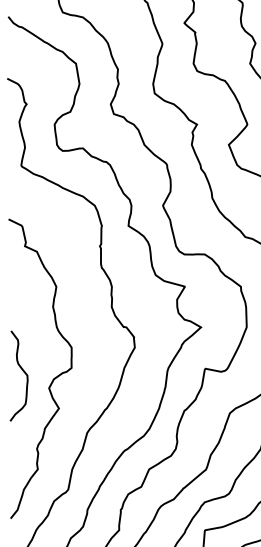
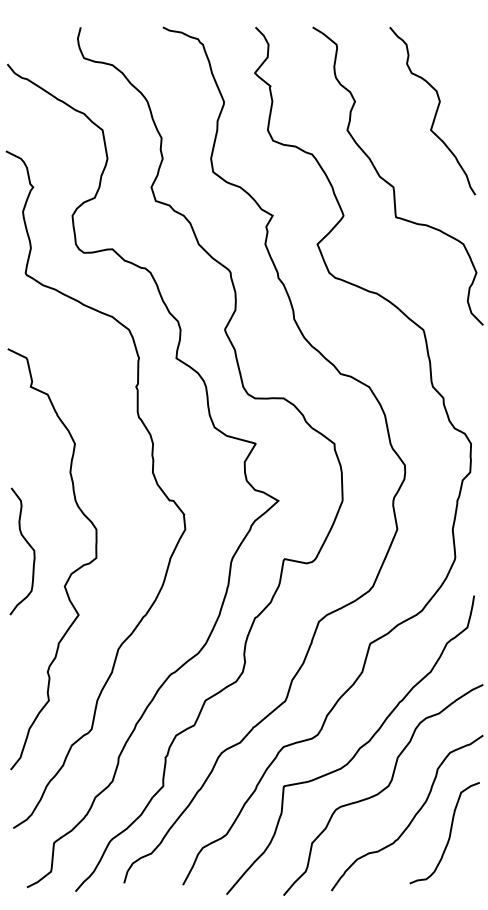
curve: (23, 371) -> (28, 545), moved

